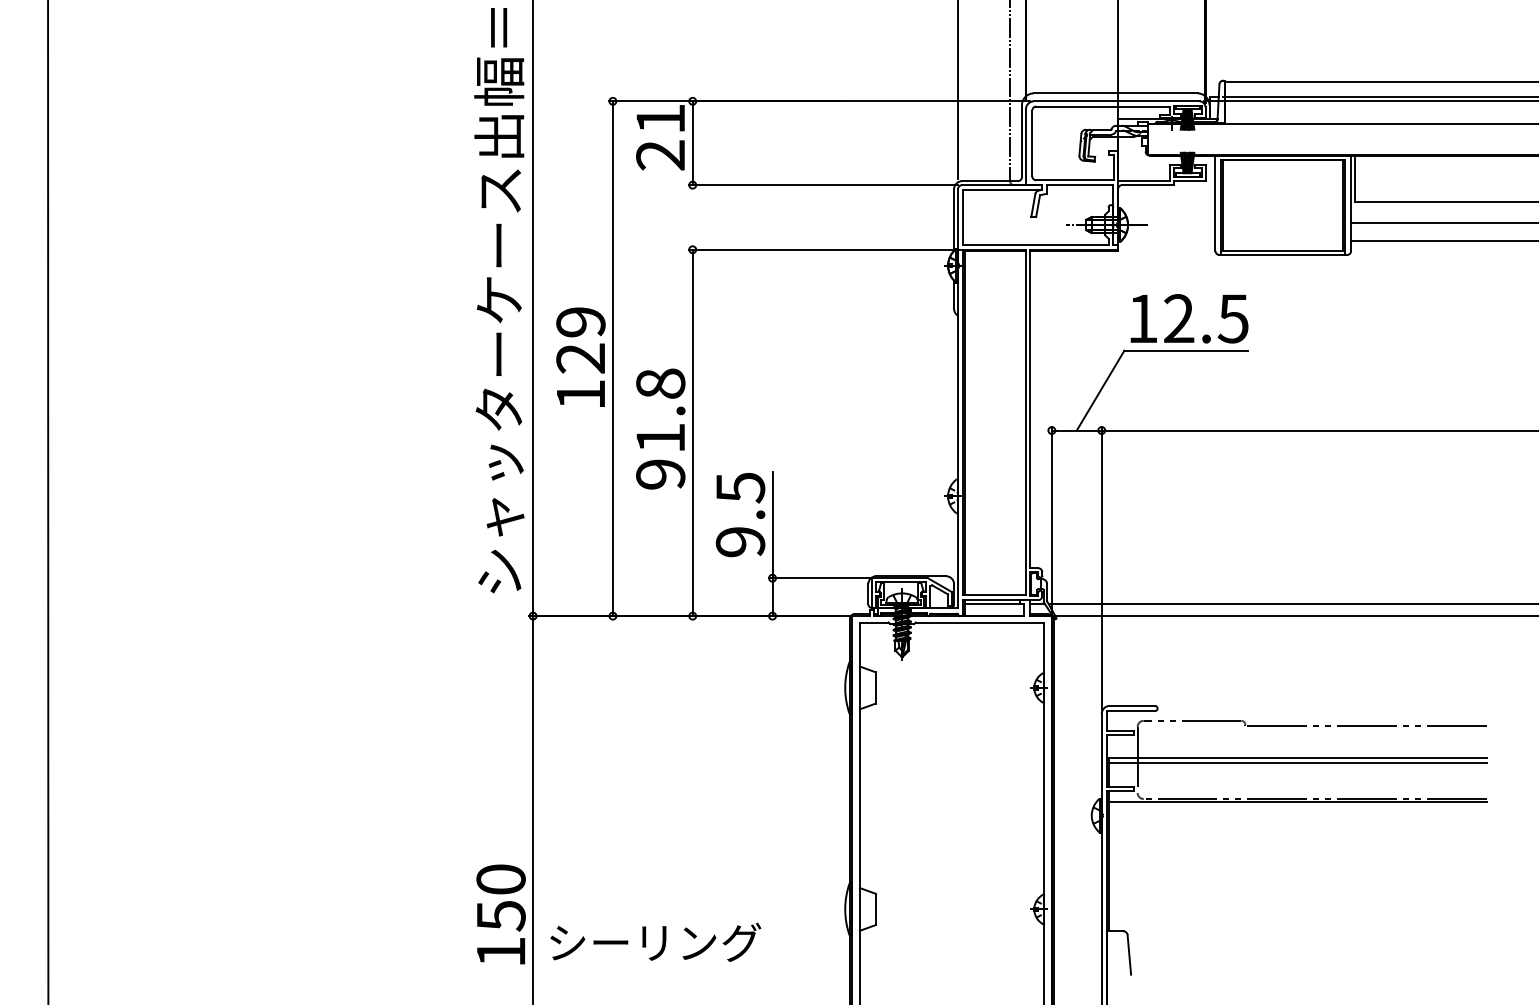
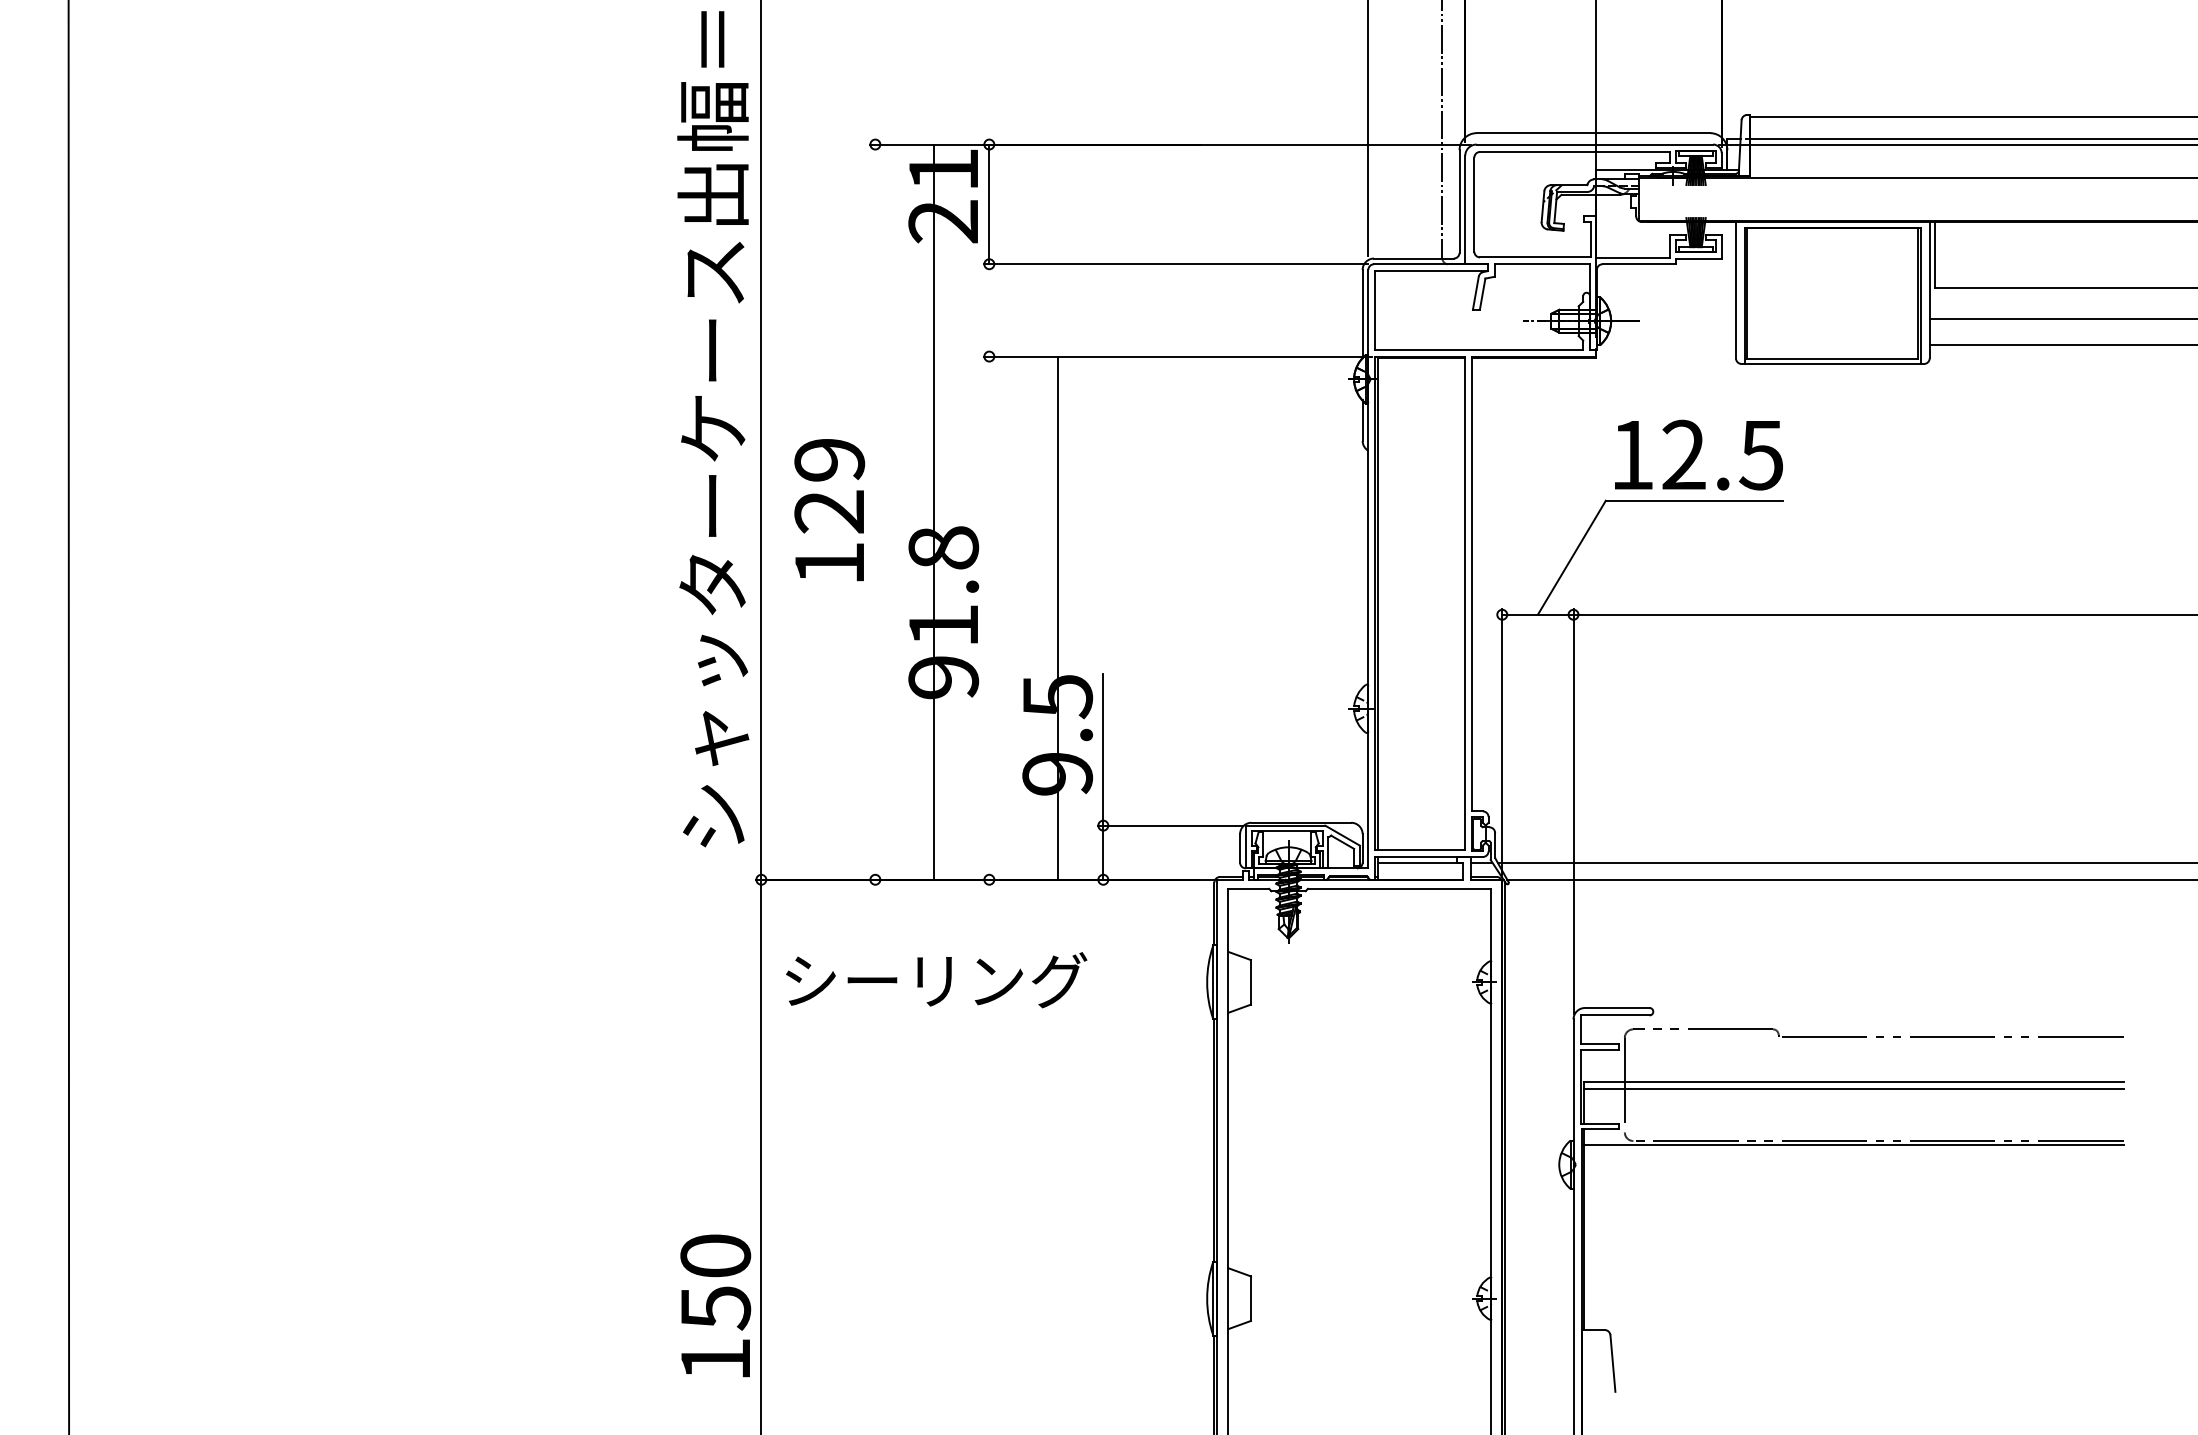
line: (612, 358) -> (933, 511), moved
line: (692, 432) -> (1057, 617), moved
text: (655, 941) -> (936, 978), moved

